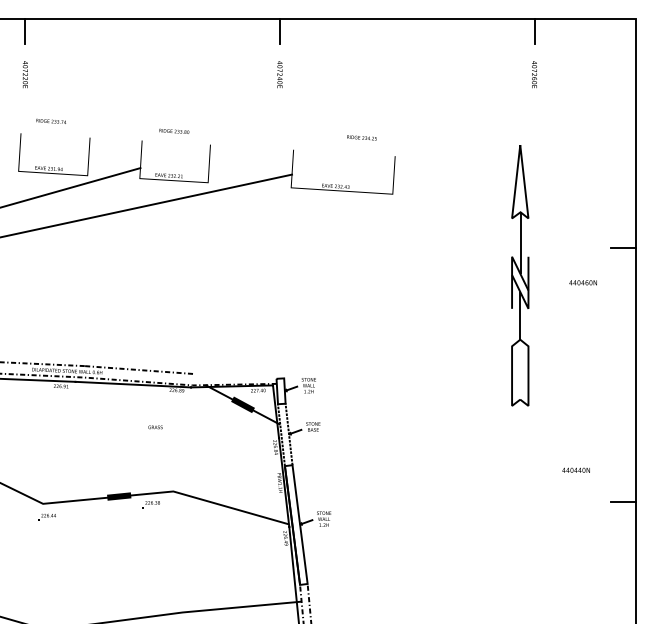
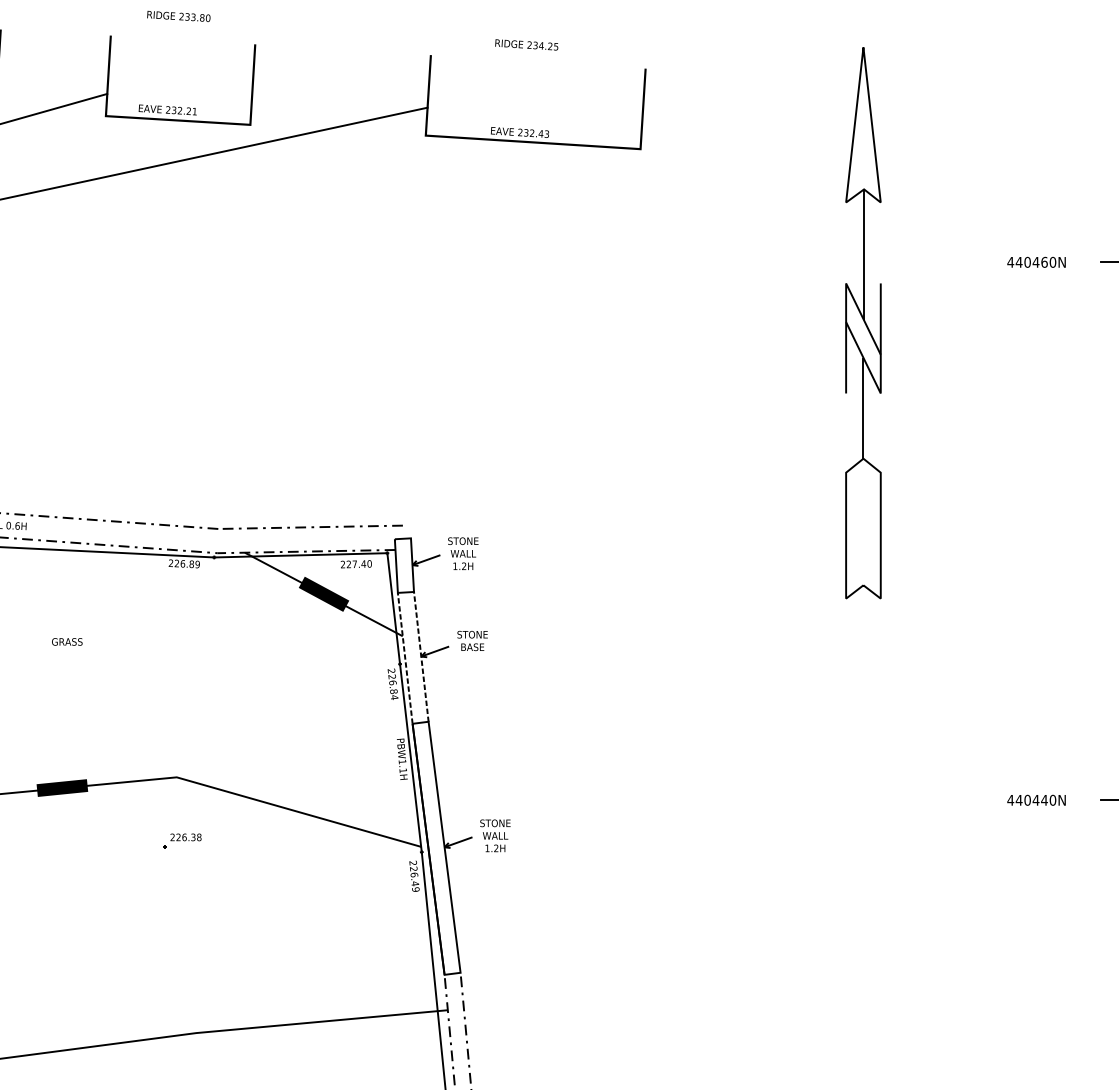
text: (361, 137) -> (525, 44), moved
part: (520, 275) -> (863, 323), moved
text: (582, 282) -> (1035, 261), moved
line: (236, 372) -> (310, 525), added
text: (155, 427) -> (67, 642), moved
text: (575, 469) -> (1035, 798), moved
part: (150, 504) -> (181, 840), moved

